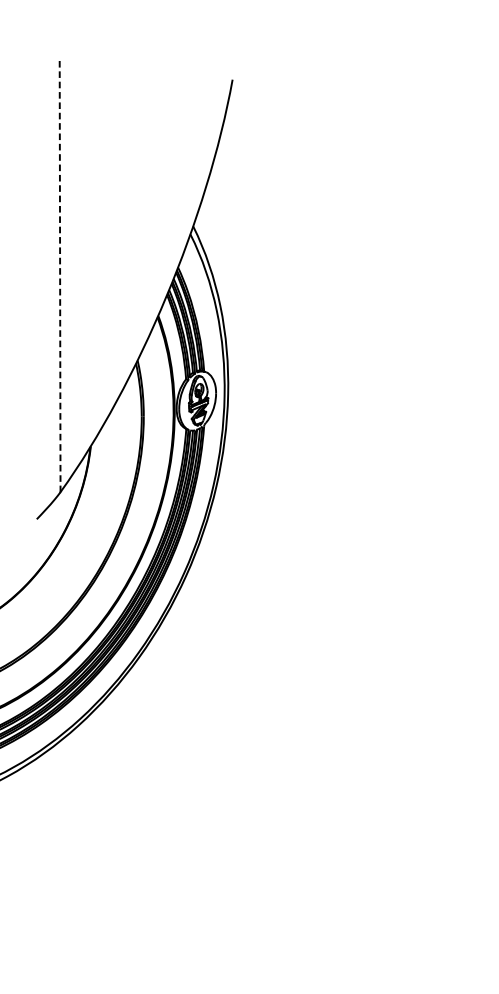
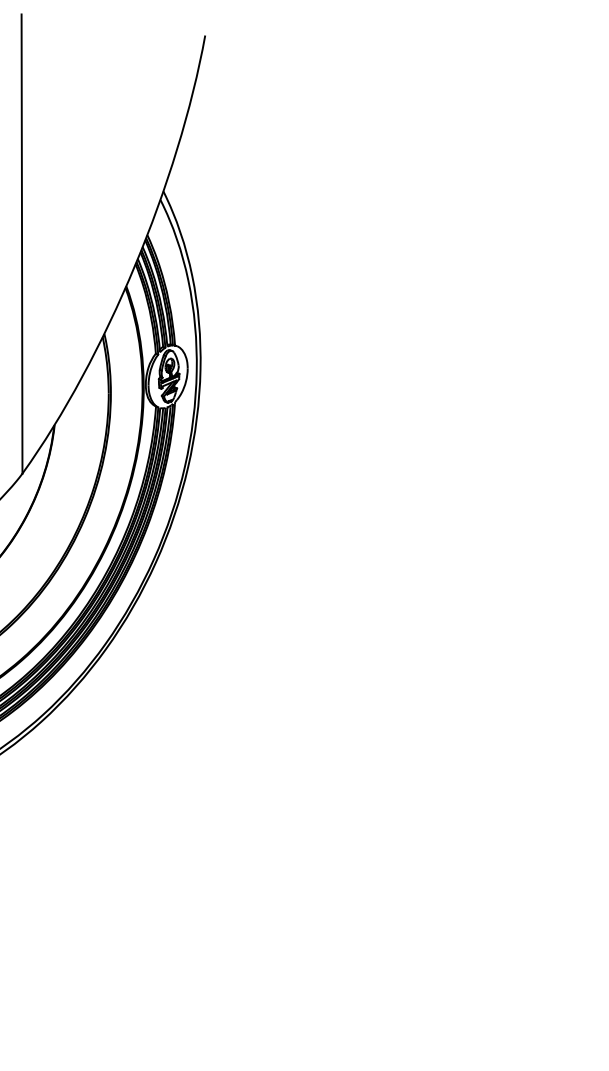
line: (60, 276) -> (22, 244), dashed -> solid

